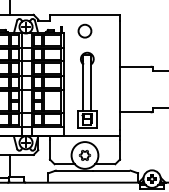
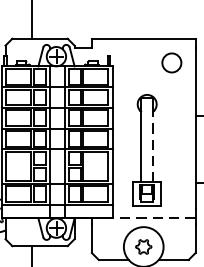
circle: (84, 30) -> (171, 61), moved
line: (91, 86) -> (153, 144), solid -> dashed
line: (92, 136) -> (154, 218), solid -> dashed

